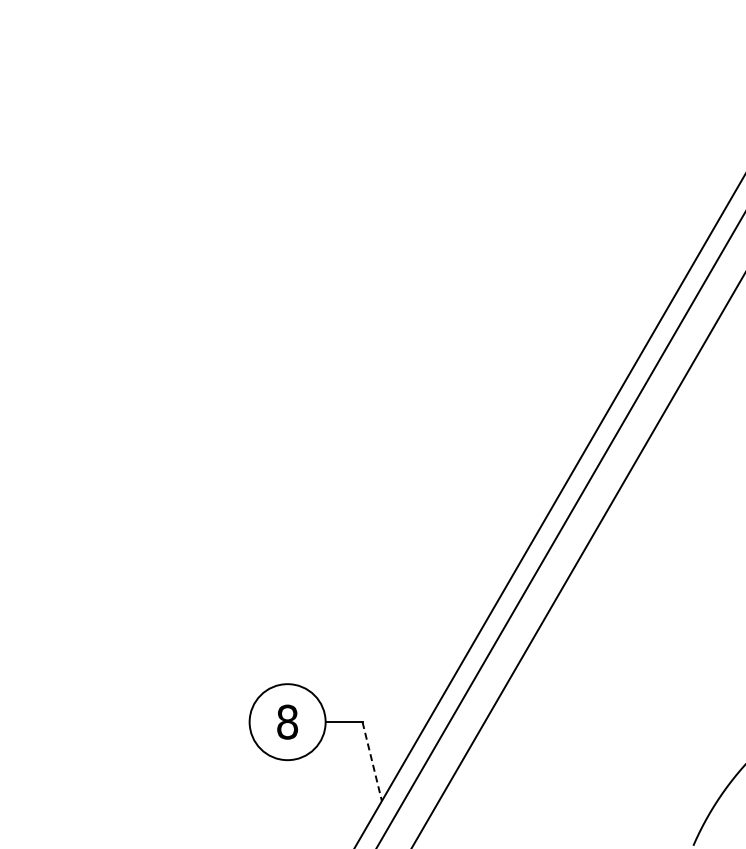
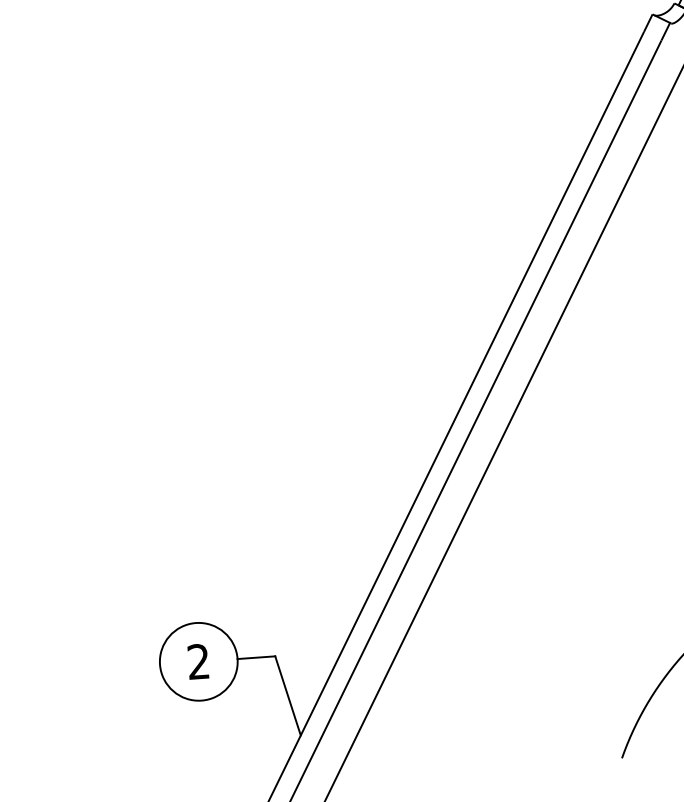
text: (287, 721) -> (198, 661), 8 -> 2
line: (372, 761) -> (288, 695), dashed -> solid

